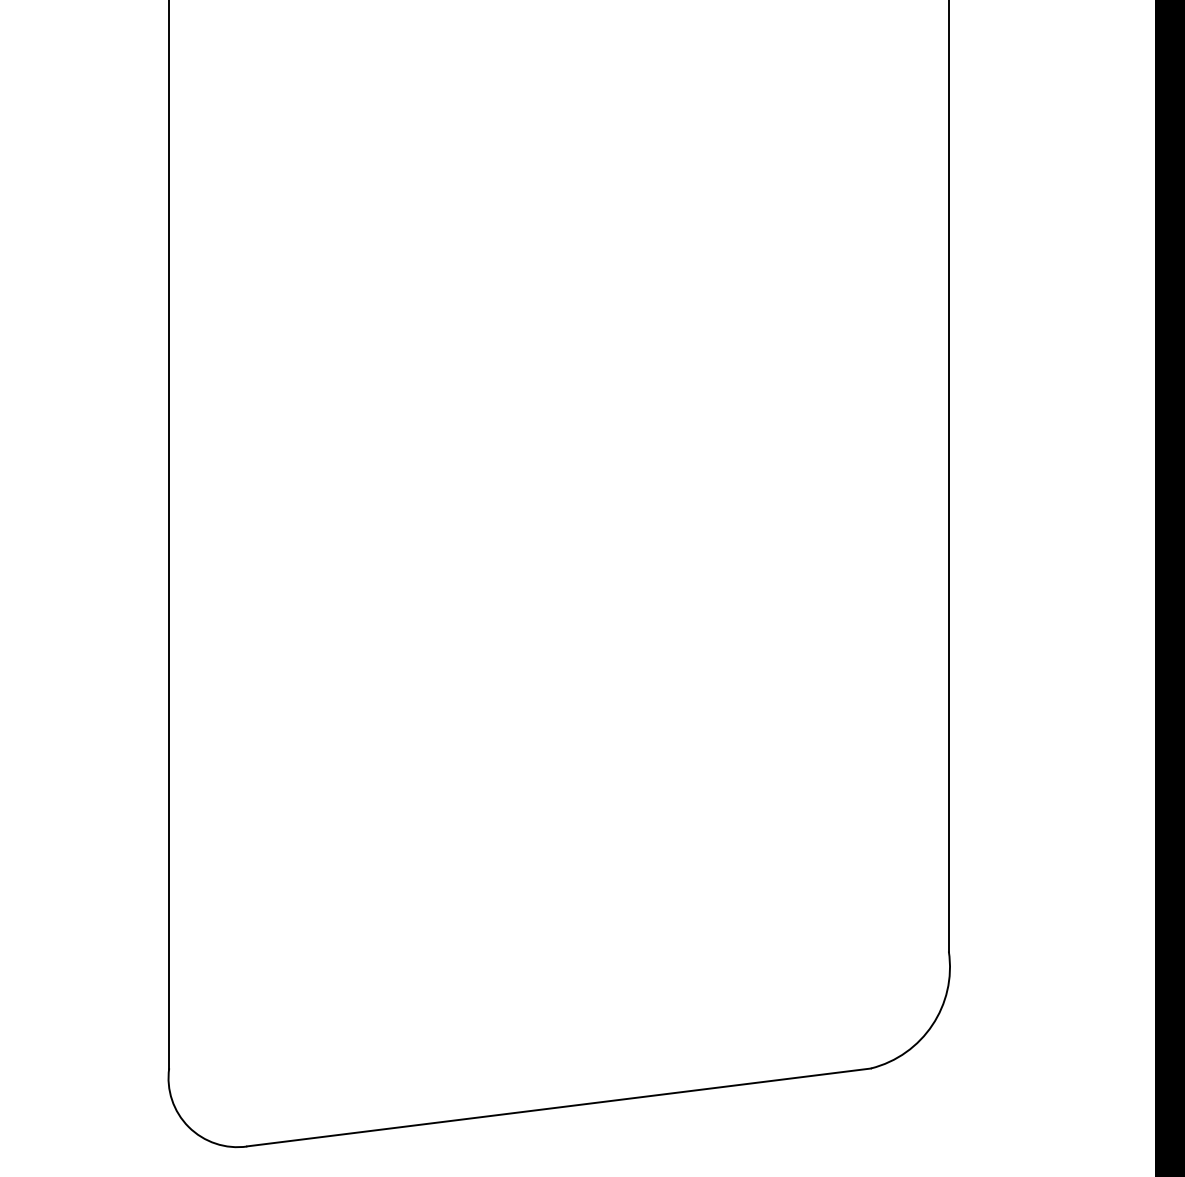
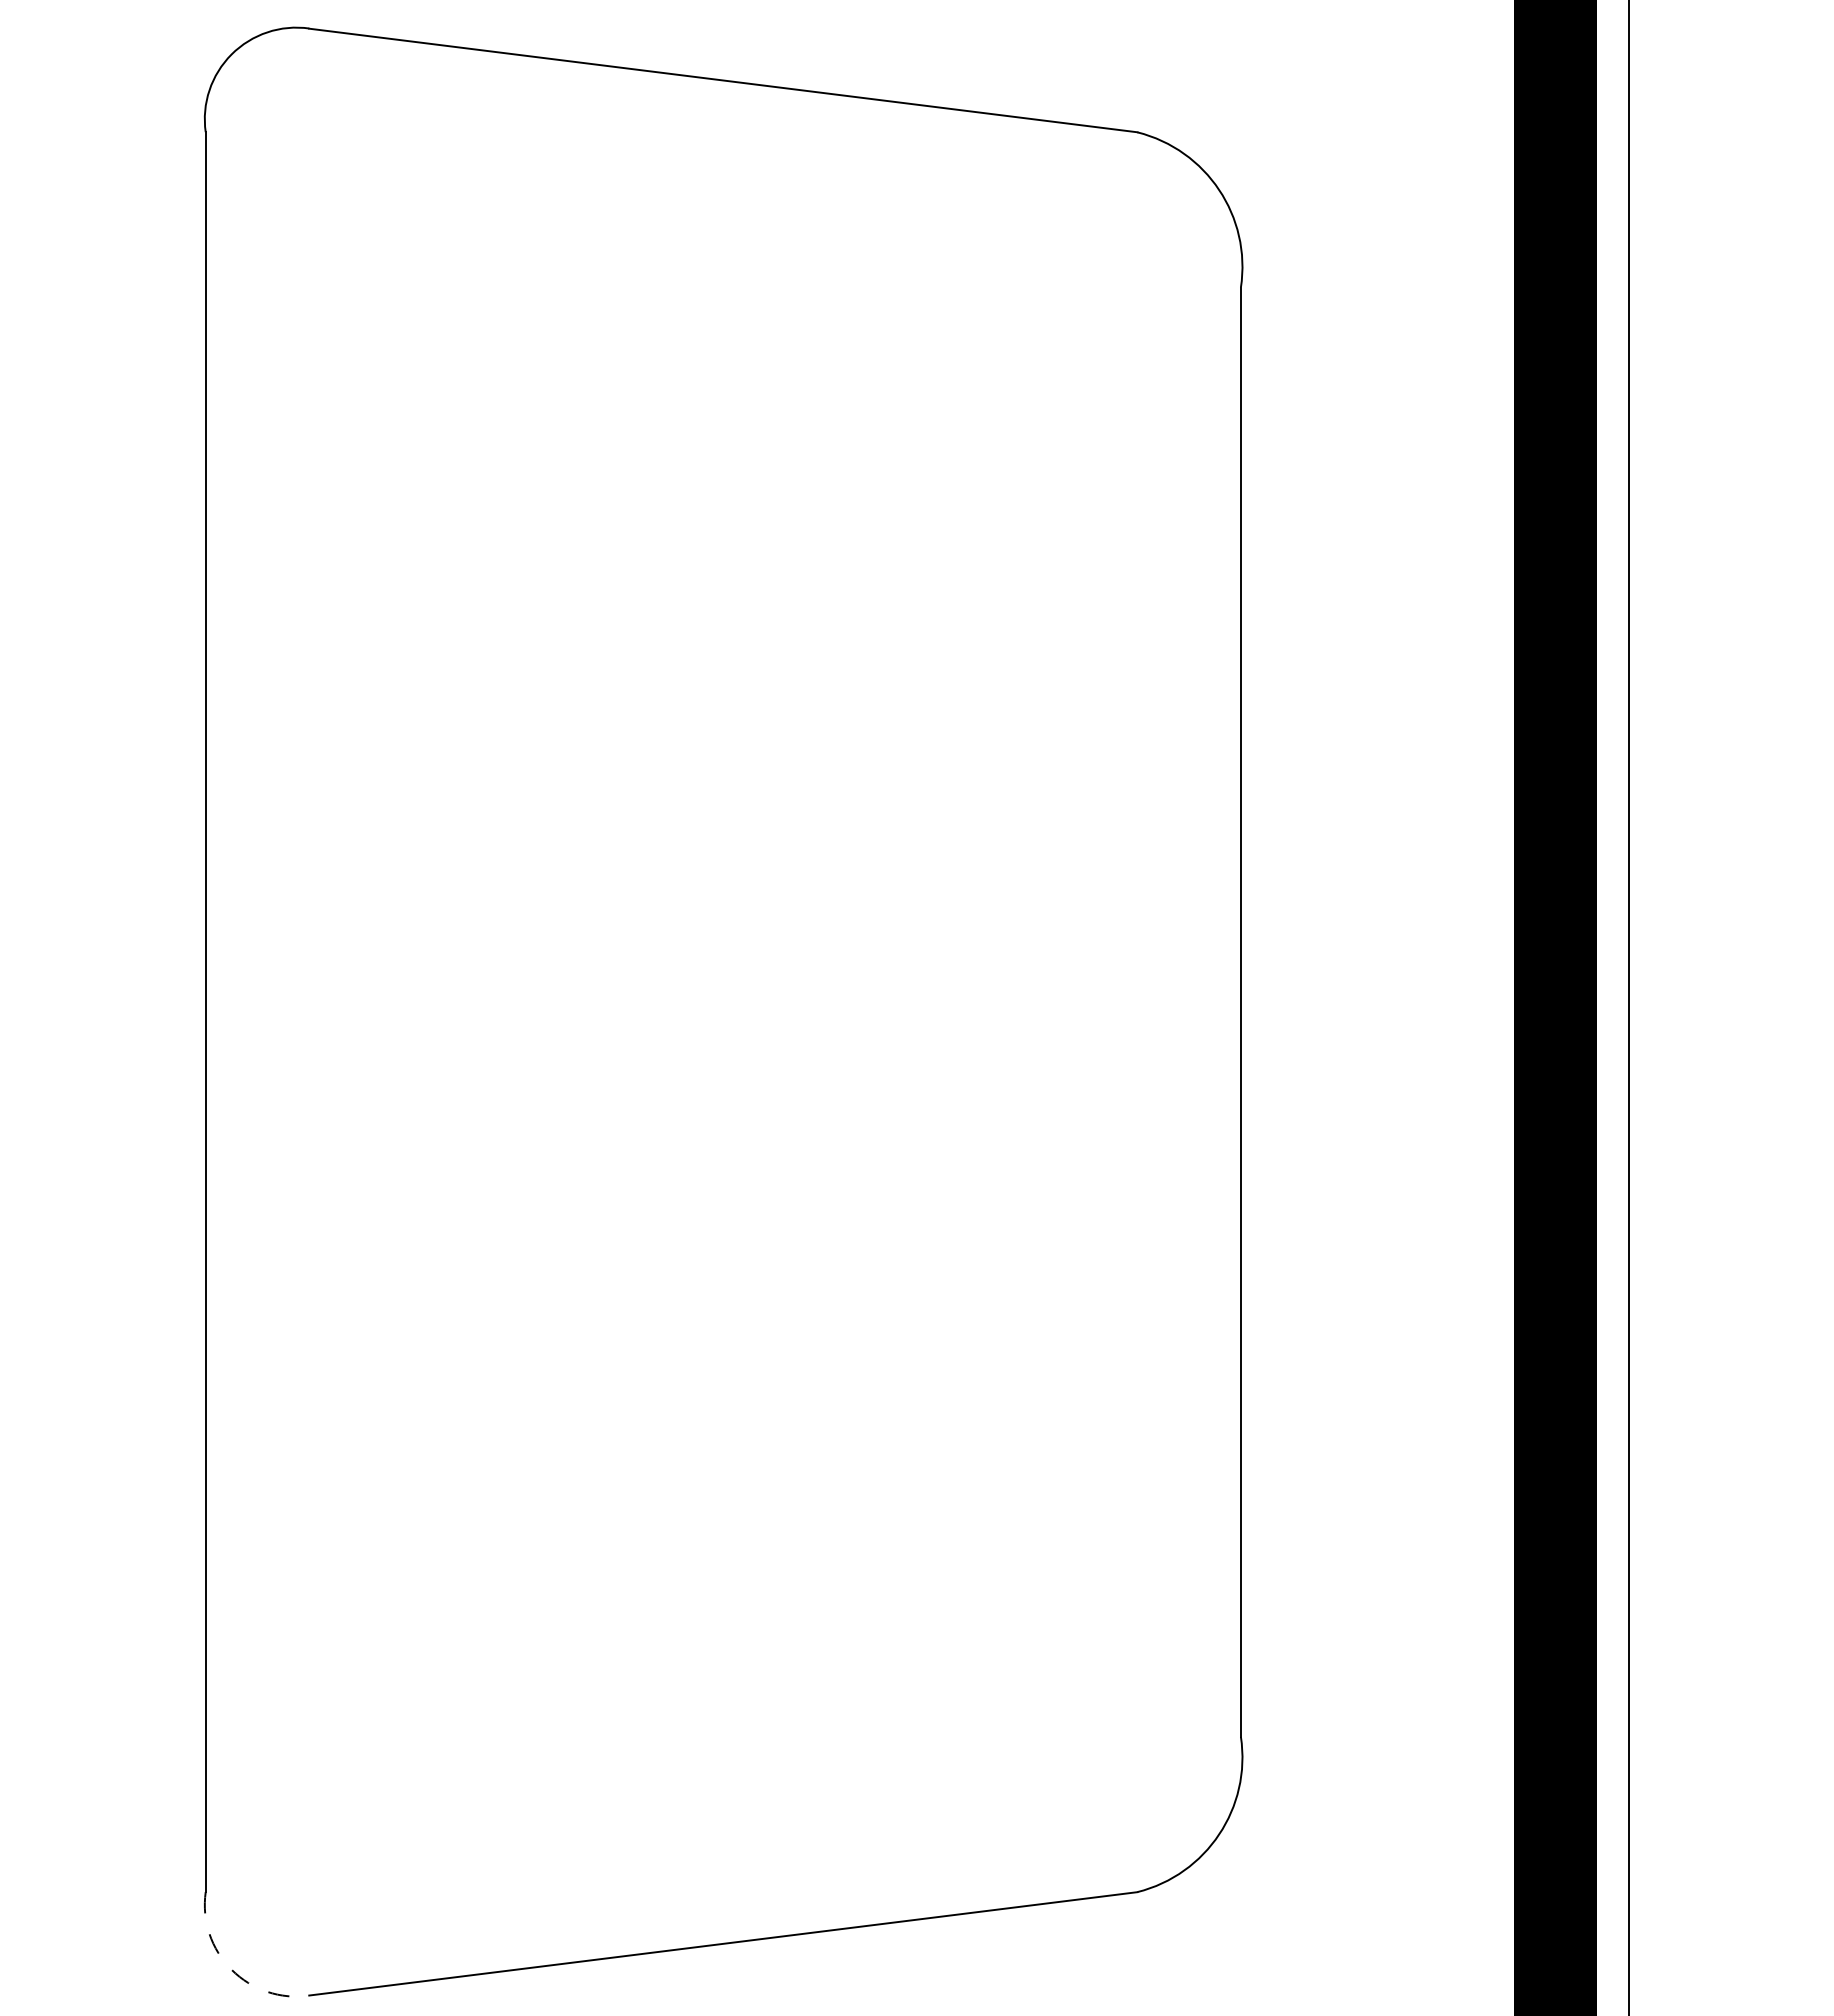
arc: (188, 1126) -> (231, 1969), solid -> dashed

